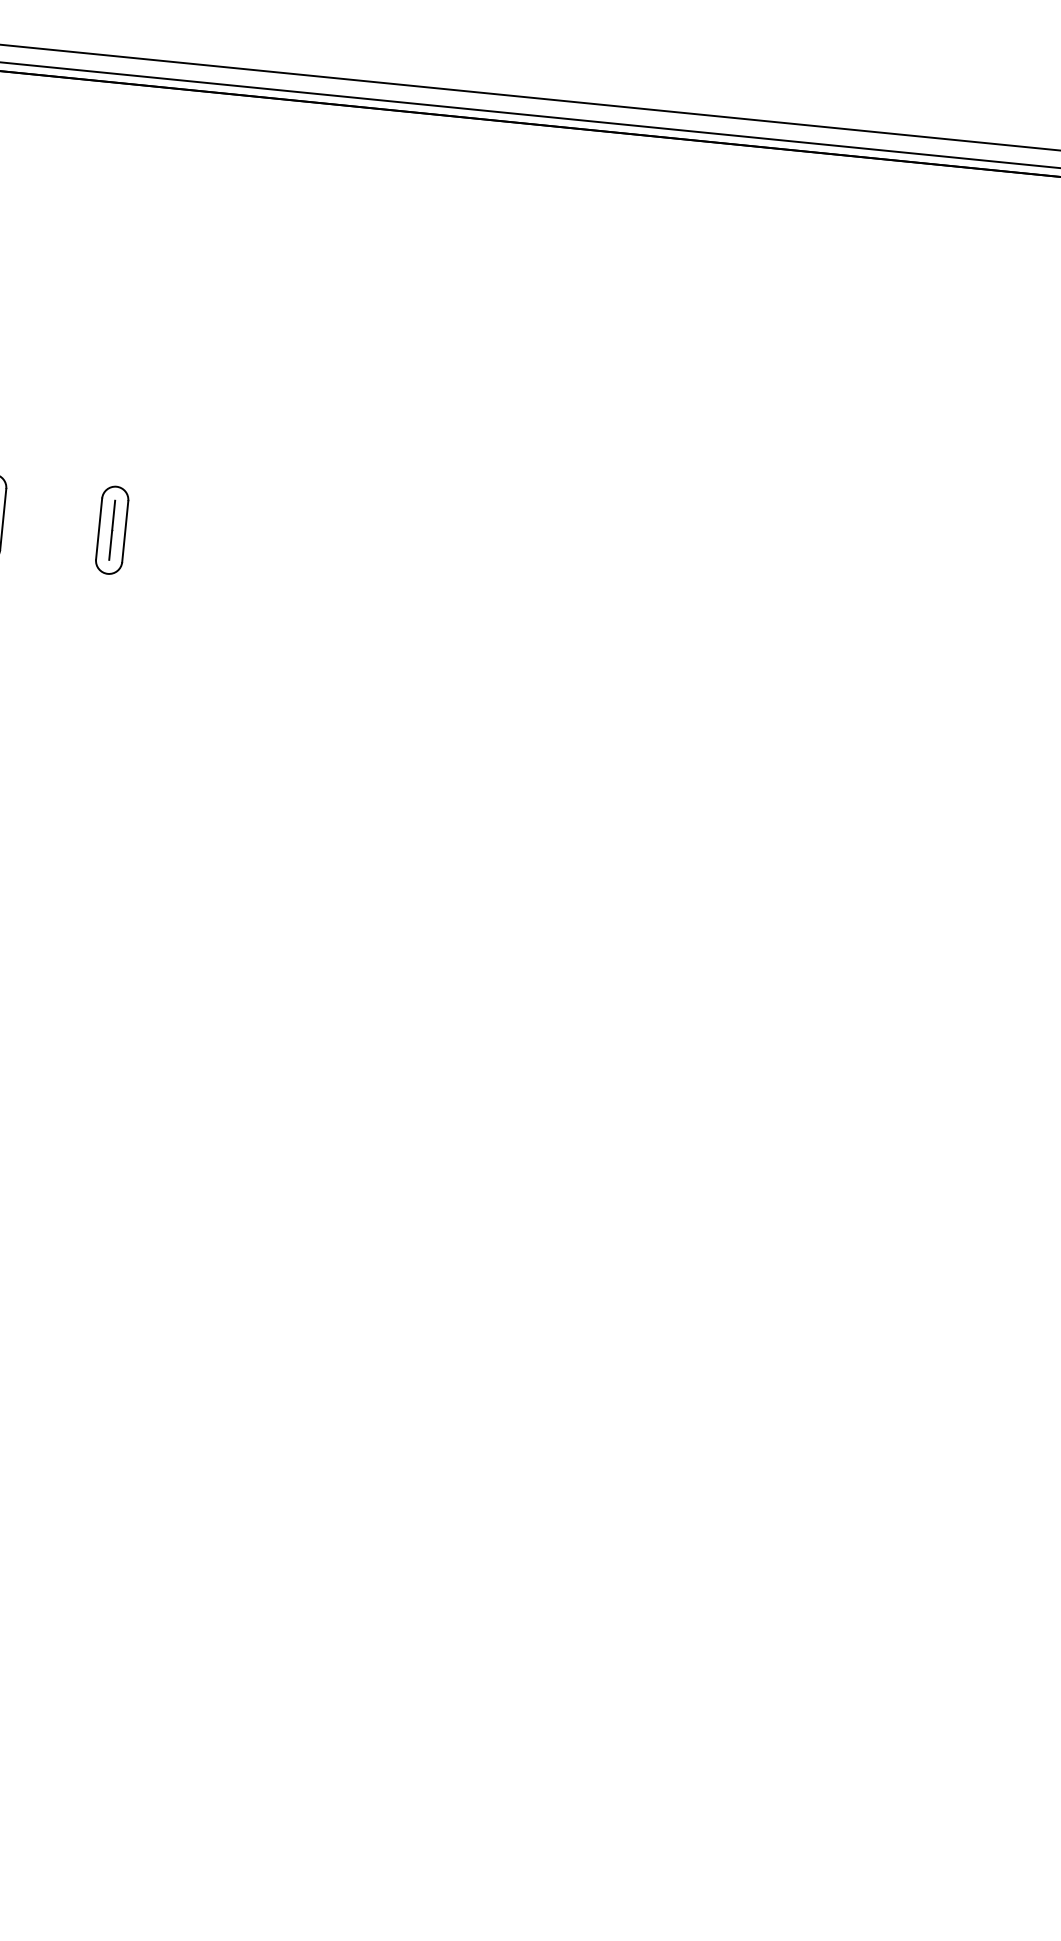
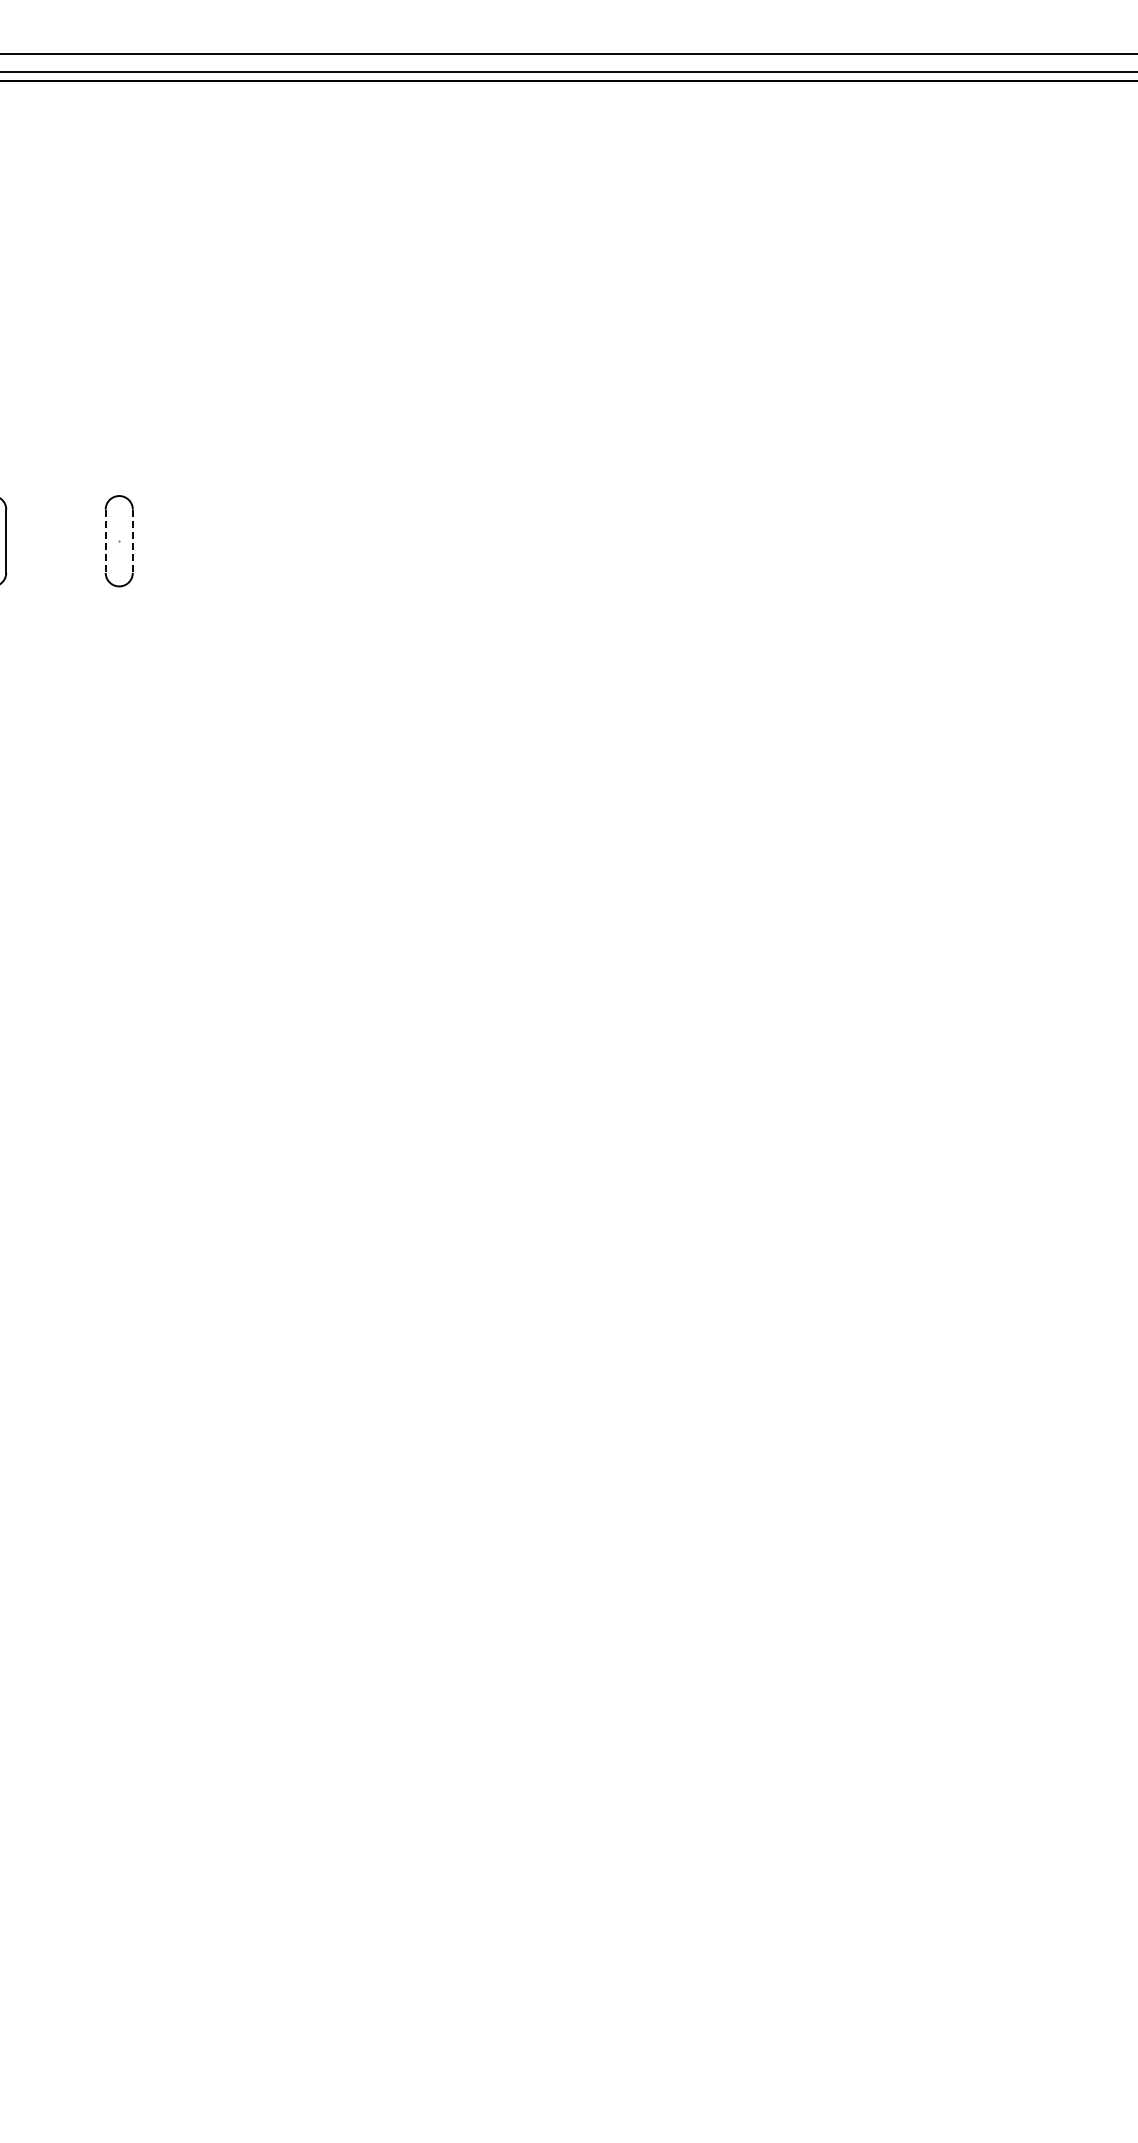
line: (98, 529) -> (105, 541), solid -> dashed
line: (112, 529) -> (119, 540), removed
line: (124, 531) -> (132, 541), solid -> dashed

